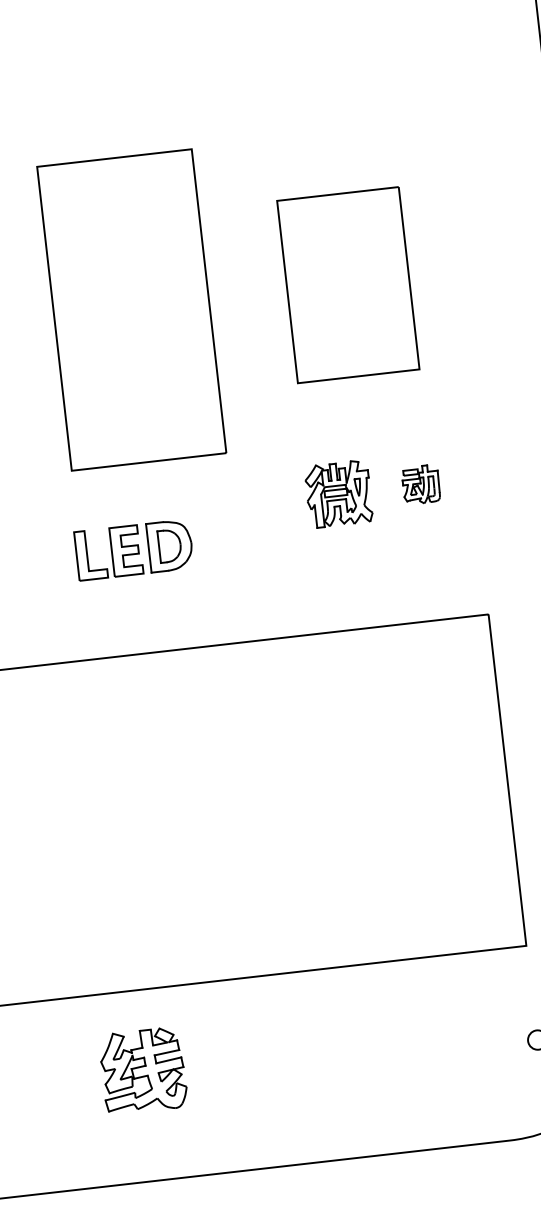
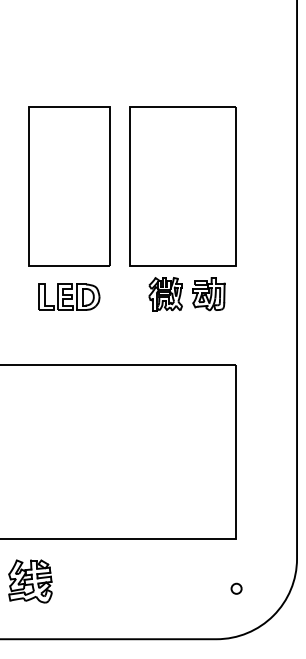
part: (347, 285) -> (182, 186), size x1.67
part: (420, 485) -> (208, 294), size x1.67
part: (134, 548) -> (69, 296), moved

